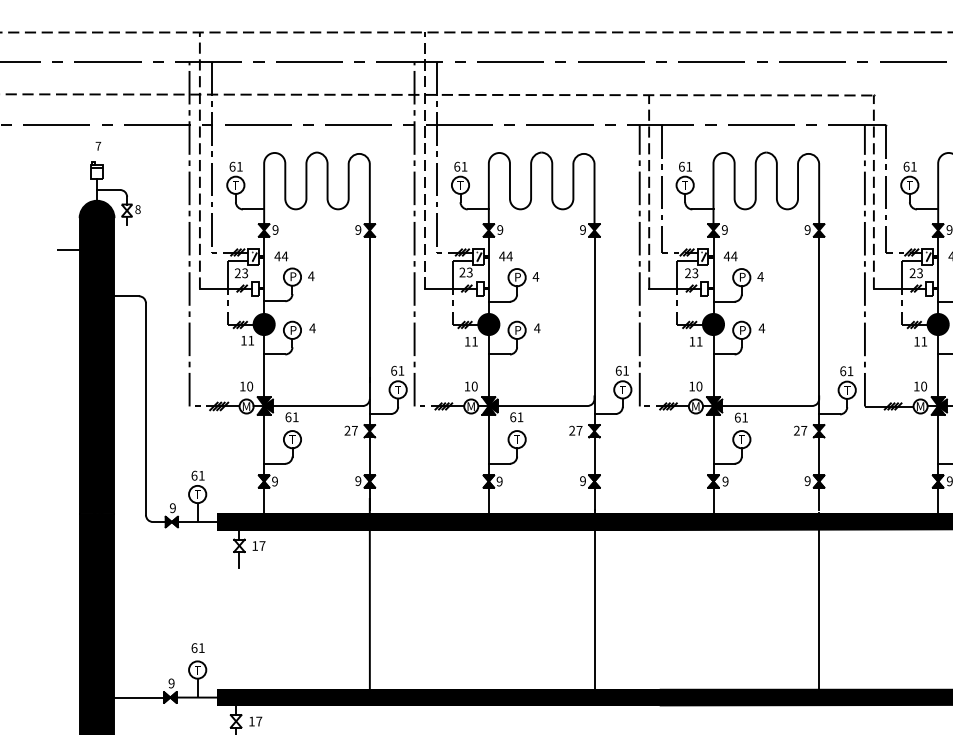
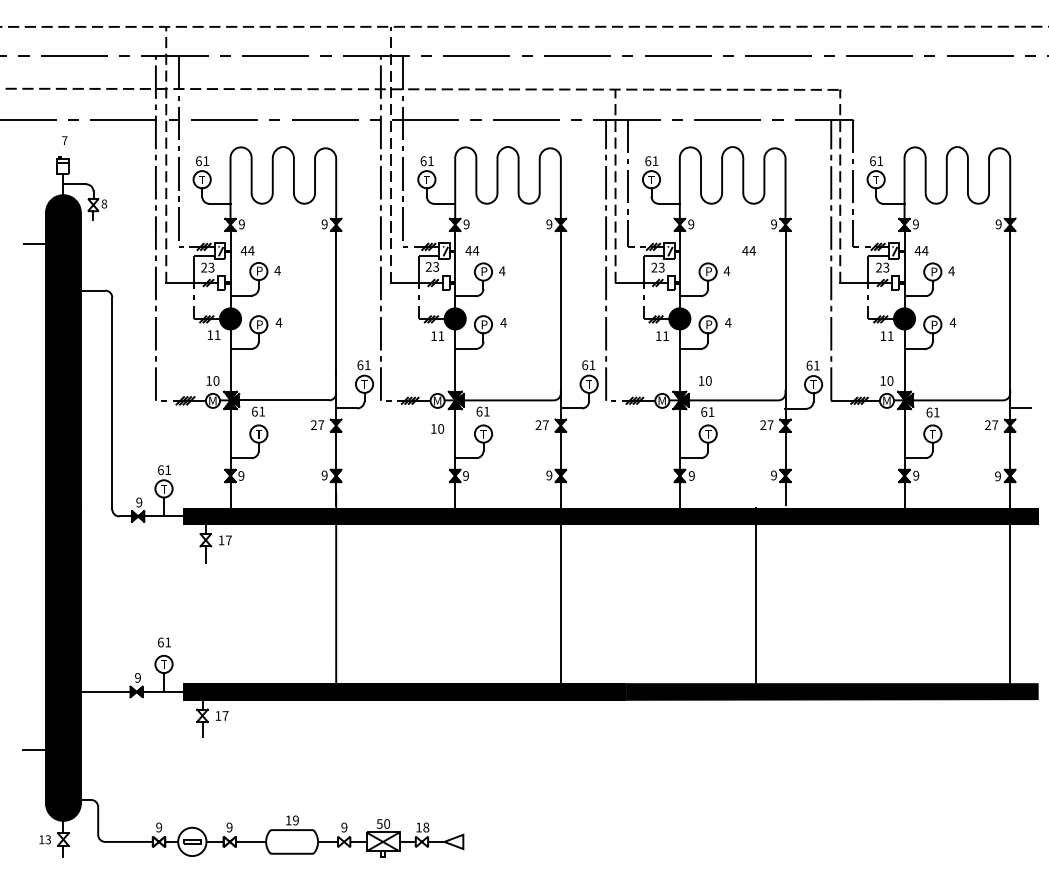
text: (730, 256) -> (748, 250), moved
text: (471, 386) -> (437, 428), moved
text: (696, 386) -> (705, 380), moved
line: (819, 601) -> (755, 595), moved

